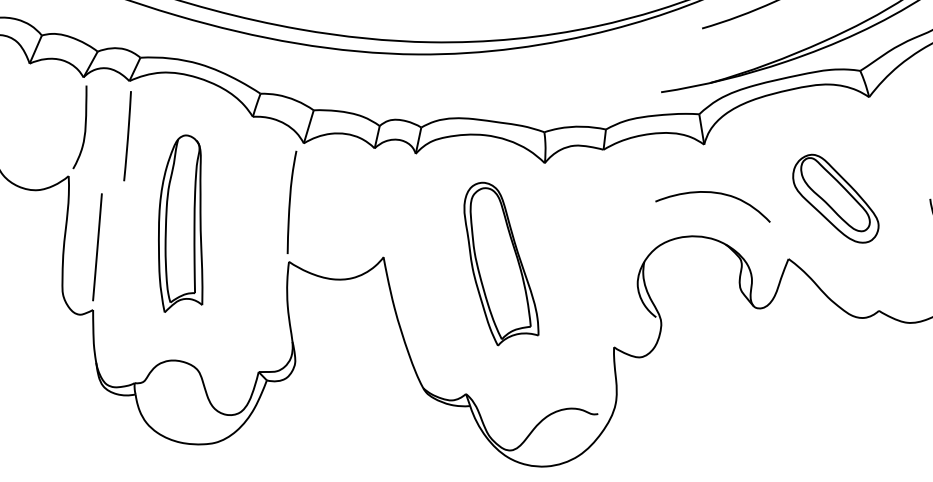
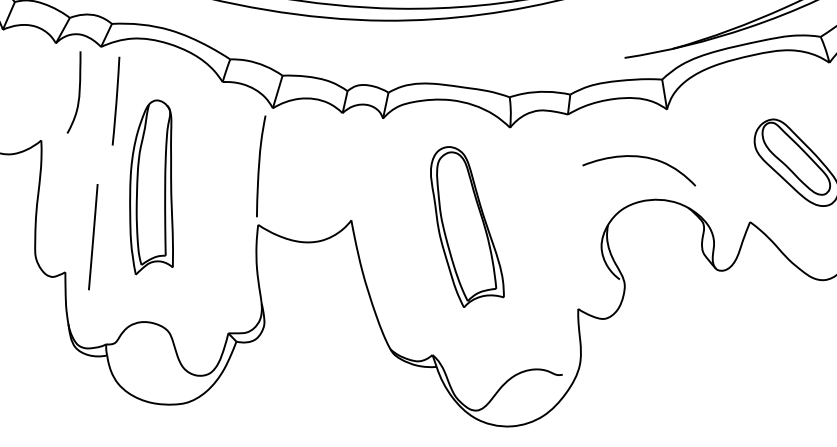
curve: (84, 127) -> (78, 92), moved
line: (127, 136) -> (115, 101), moved
curve: (712, 193) -> (638, 157), moved
line: (97, 247) -> (93, 237), moved

